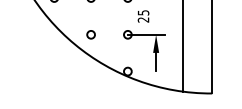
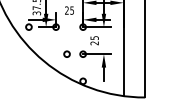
circle: (90, 33) -> (66, 53), moved

